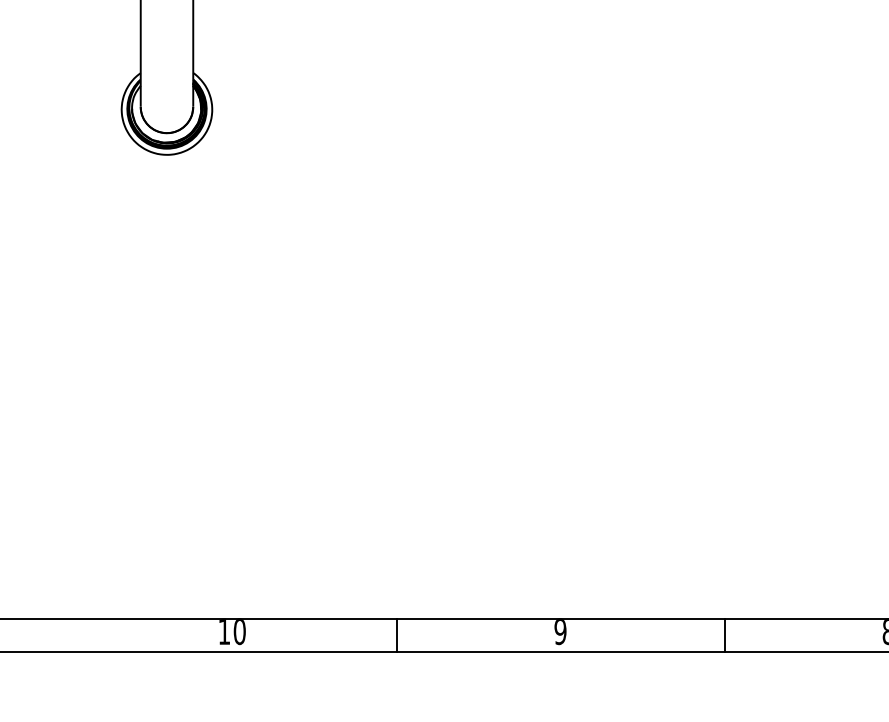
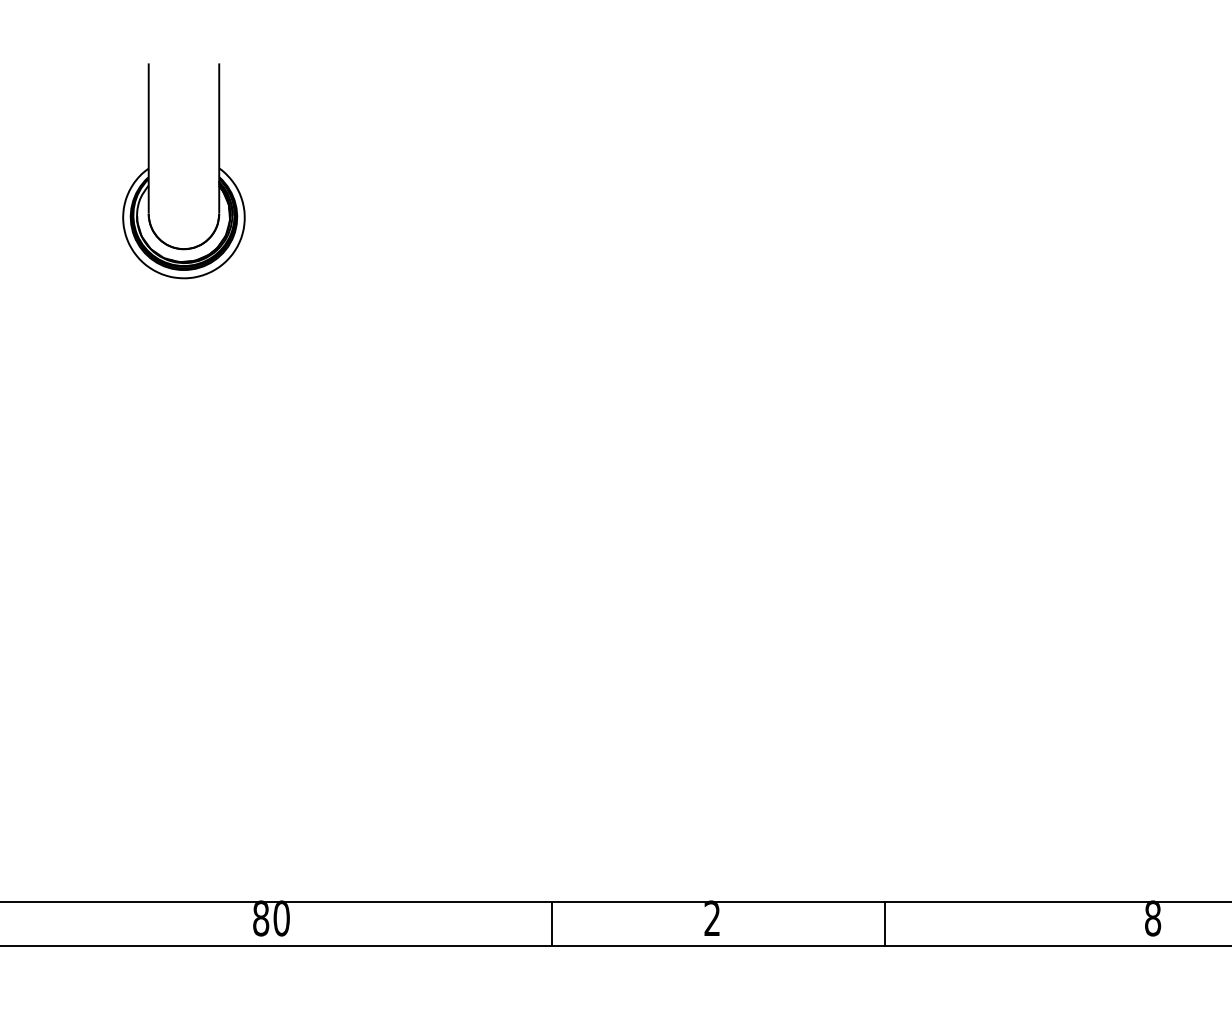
text: (224, 631) -> (261, 918), 10 -> 80
text: (560, 631) -> (712, 918), 9 -> 2
line: (396, 635) -> (551, 923), moved
line: (725, 635) -> (885, 923), moved

